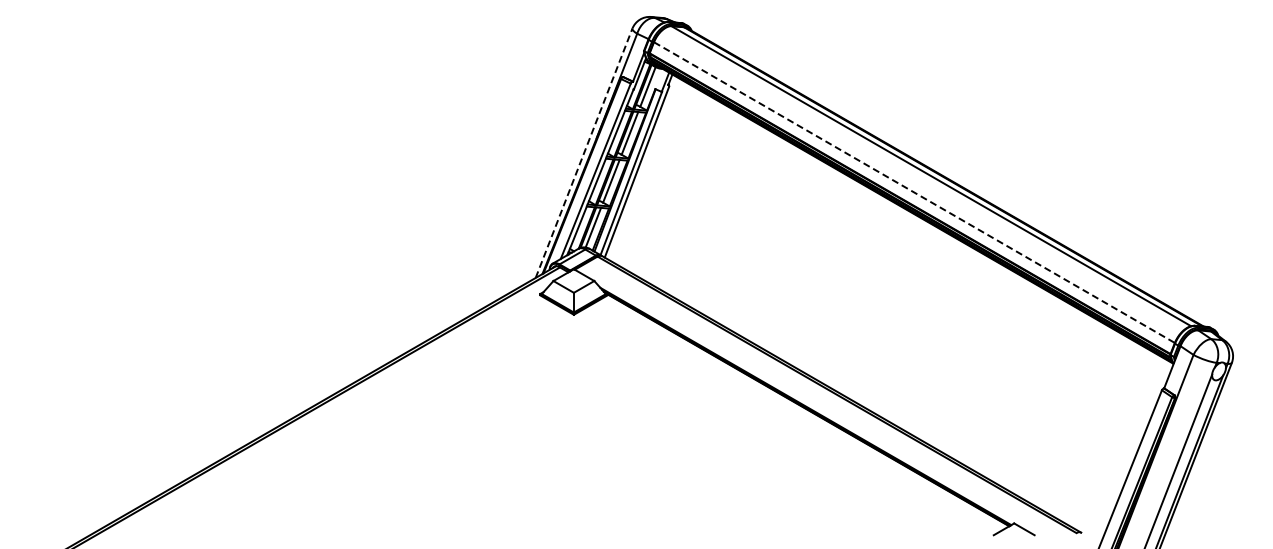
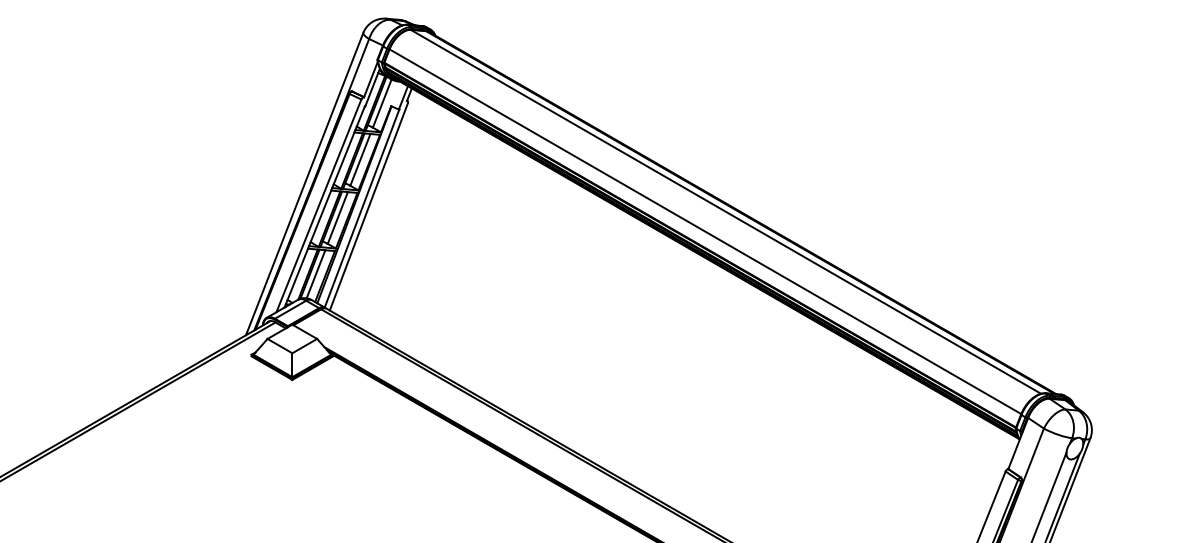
line: (584, 153) -> (305, 184), dashed -> solid
line: (914, 192) -> (705, 231), dashed -> solid

